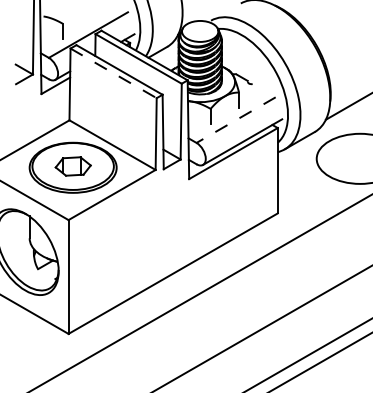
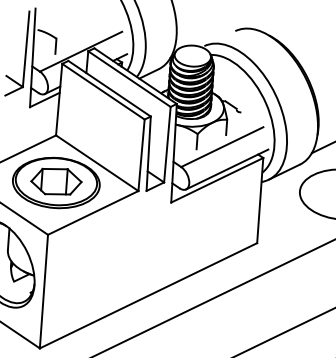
line: (113, 73) -> (103, 91), dashed -> solid
line: (236, 120) -> (222, 147), dashed -> solid
part: (73, 166) -> (56, 181), size x1.43

